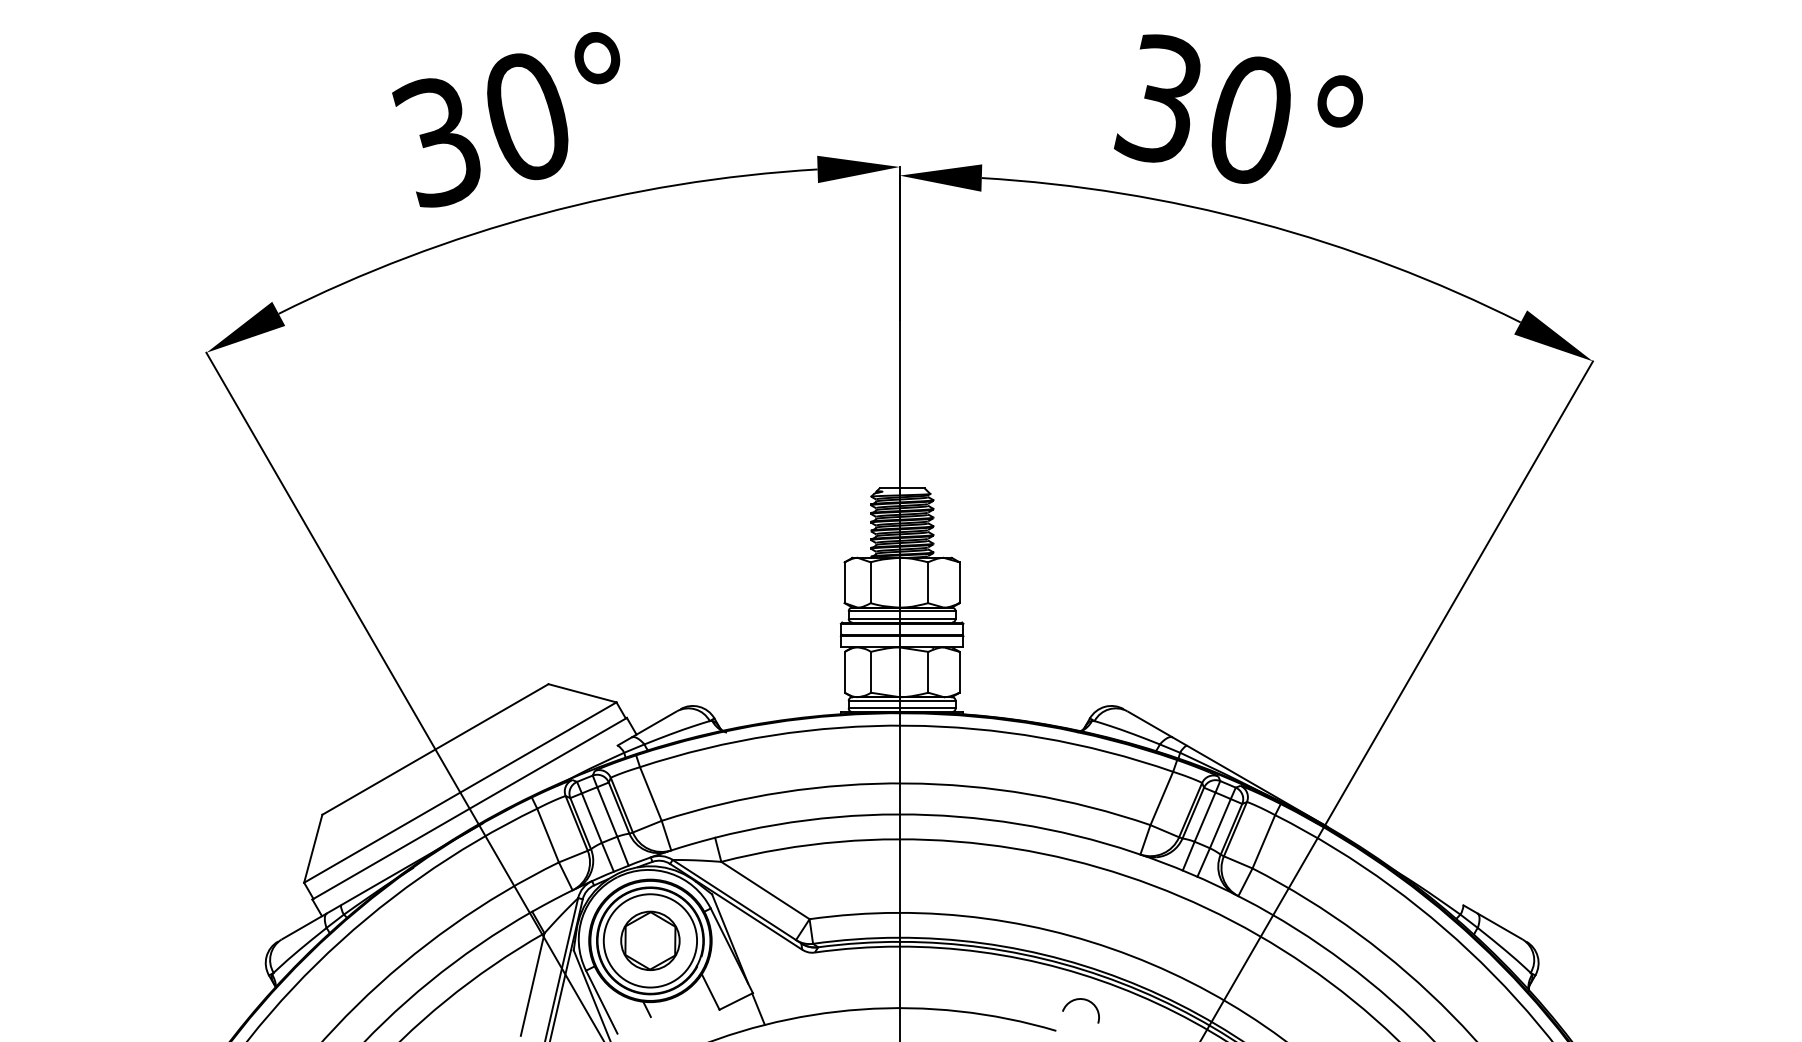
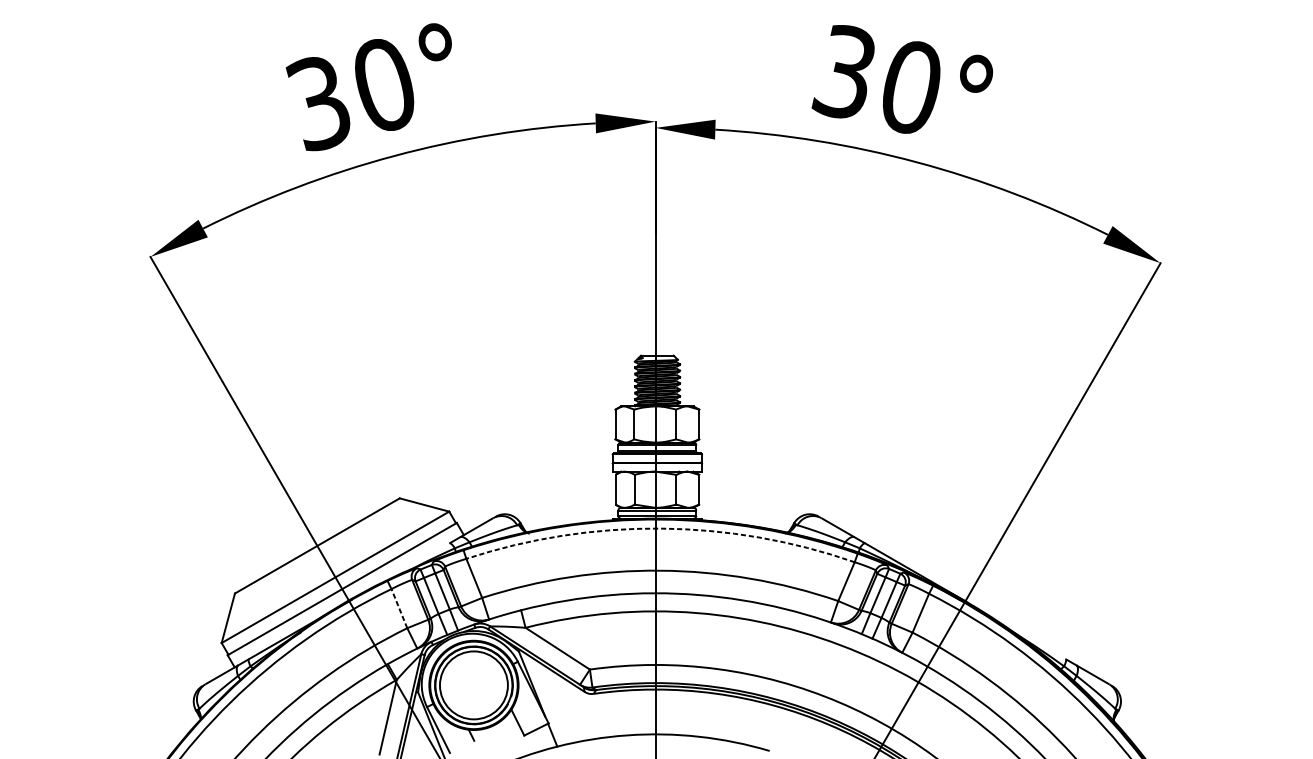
arc: (906, 725) -> (660, 528), solid -> dashed
line: (548, 835) -> (399, 608), solid -> dashed
part: (650, 940) -> (474, 685), removed
curve: (1077, 1000) -> (785, 728), removed

